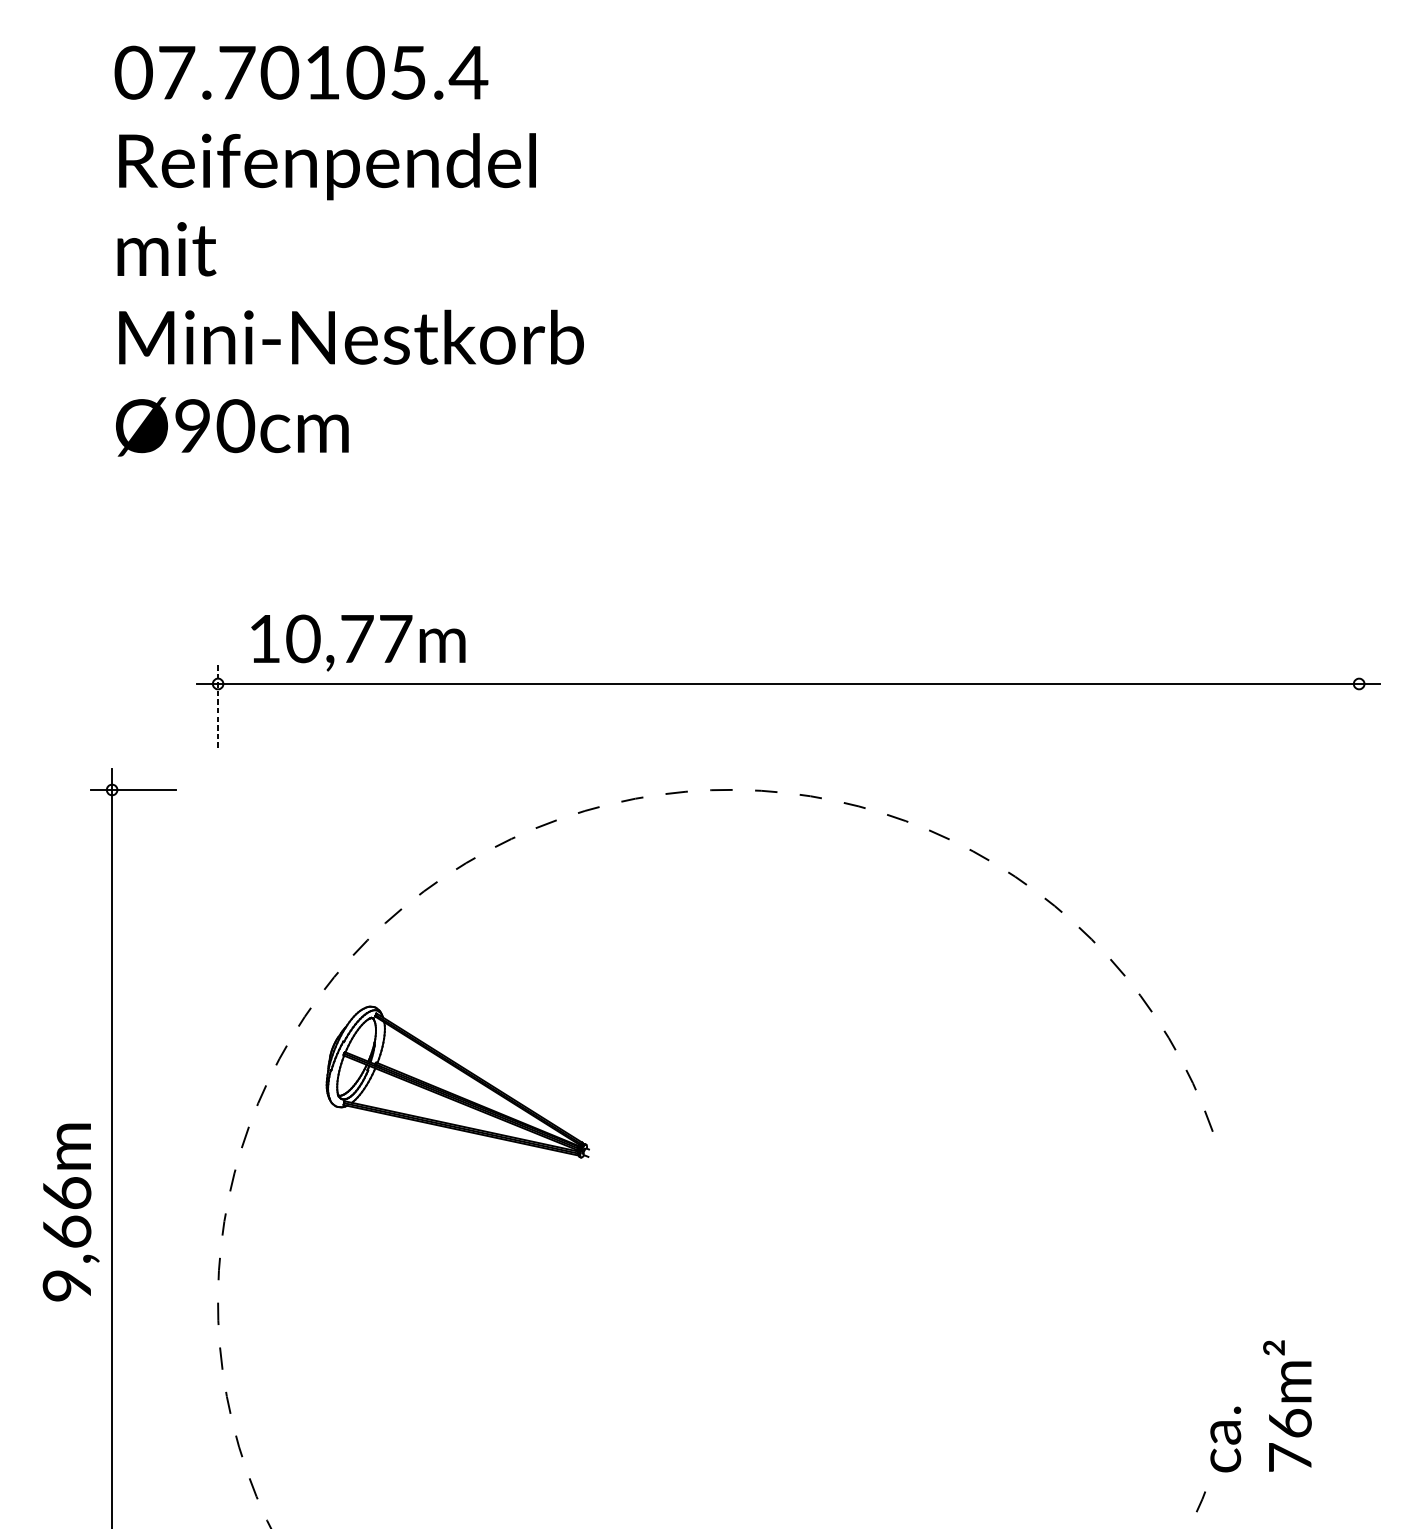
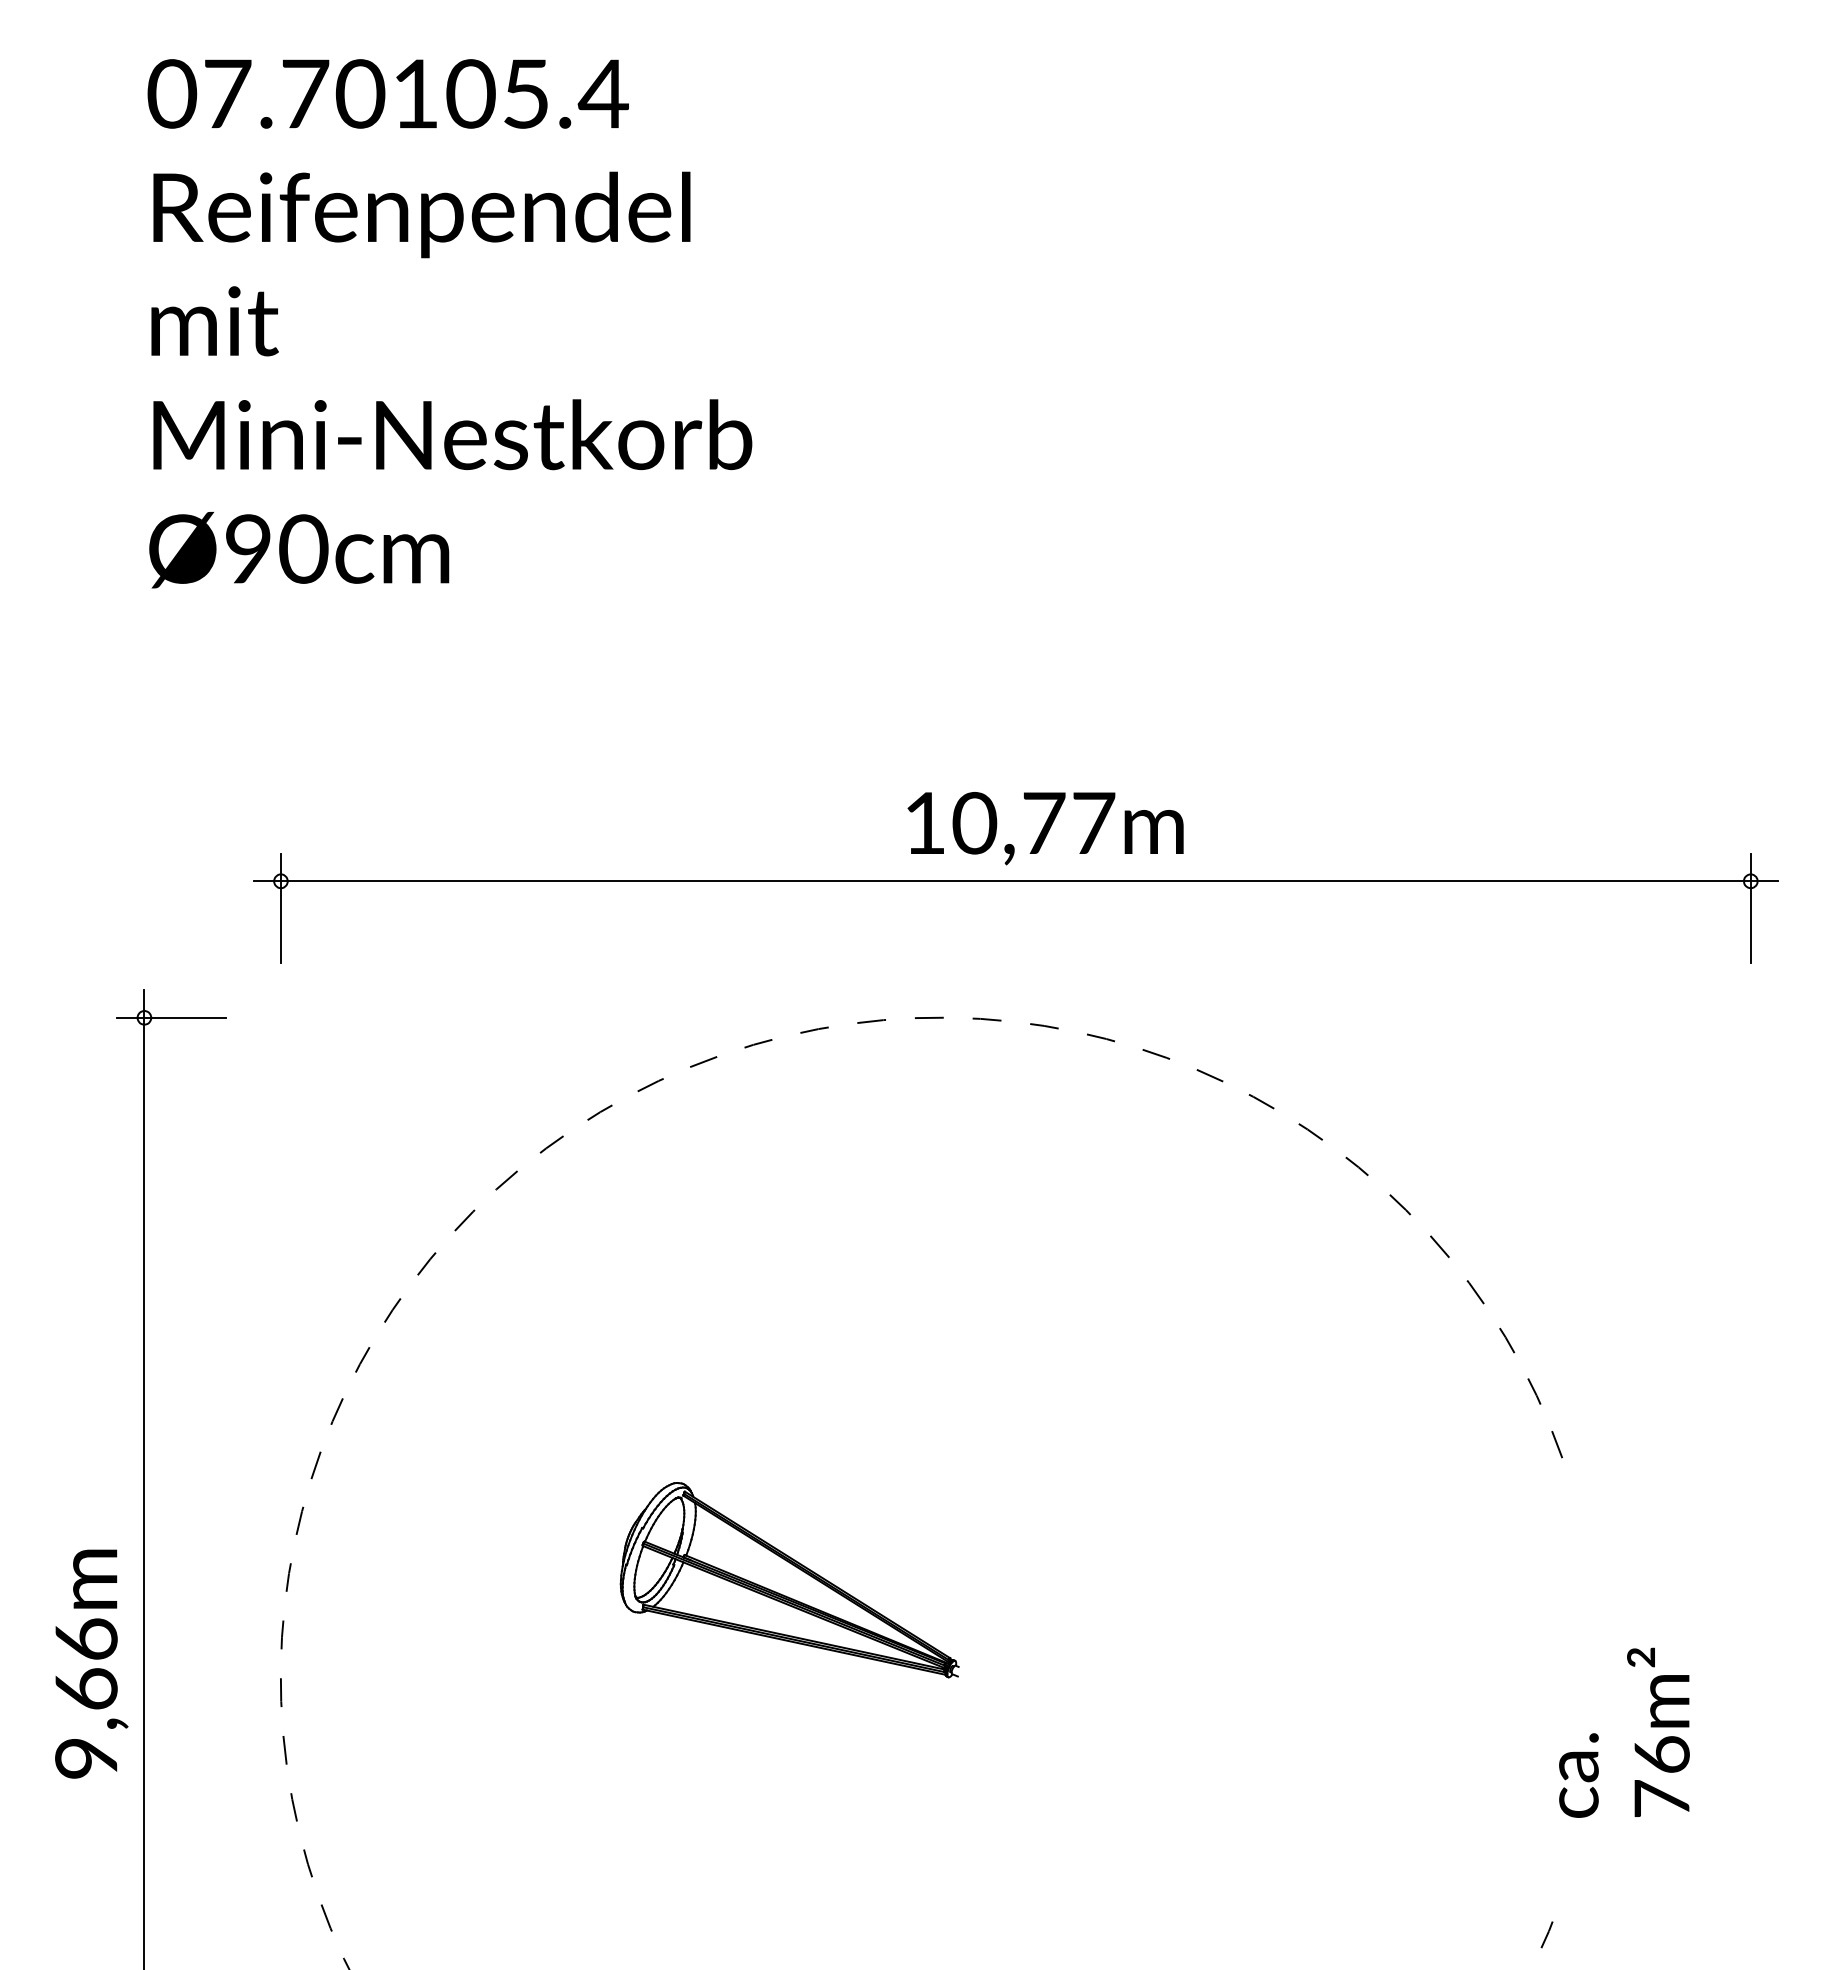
text: (358, 643) -> (1045, 828), moved
line: (217, 705) -> (280, 908), dashed -> solid
line: (1358, 705) -> (1750, 908), added
part: (457, 1082) -> (789, 1580), moved
text: (71, 1212) -> (91, 1663), moved
text: (1261, 1406) -> (1624, 1732), moved

